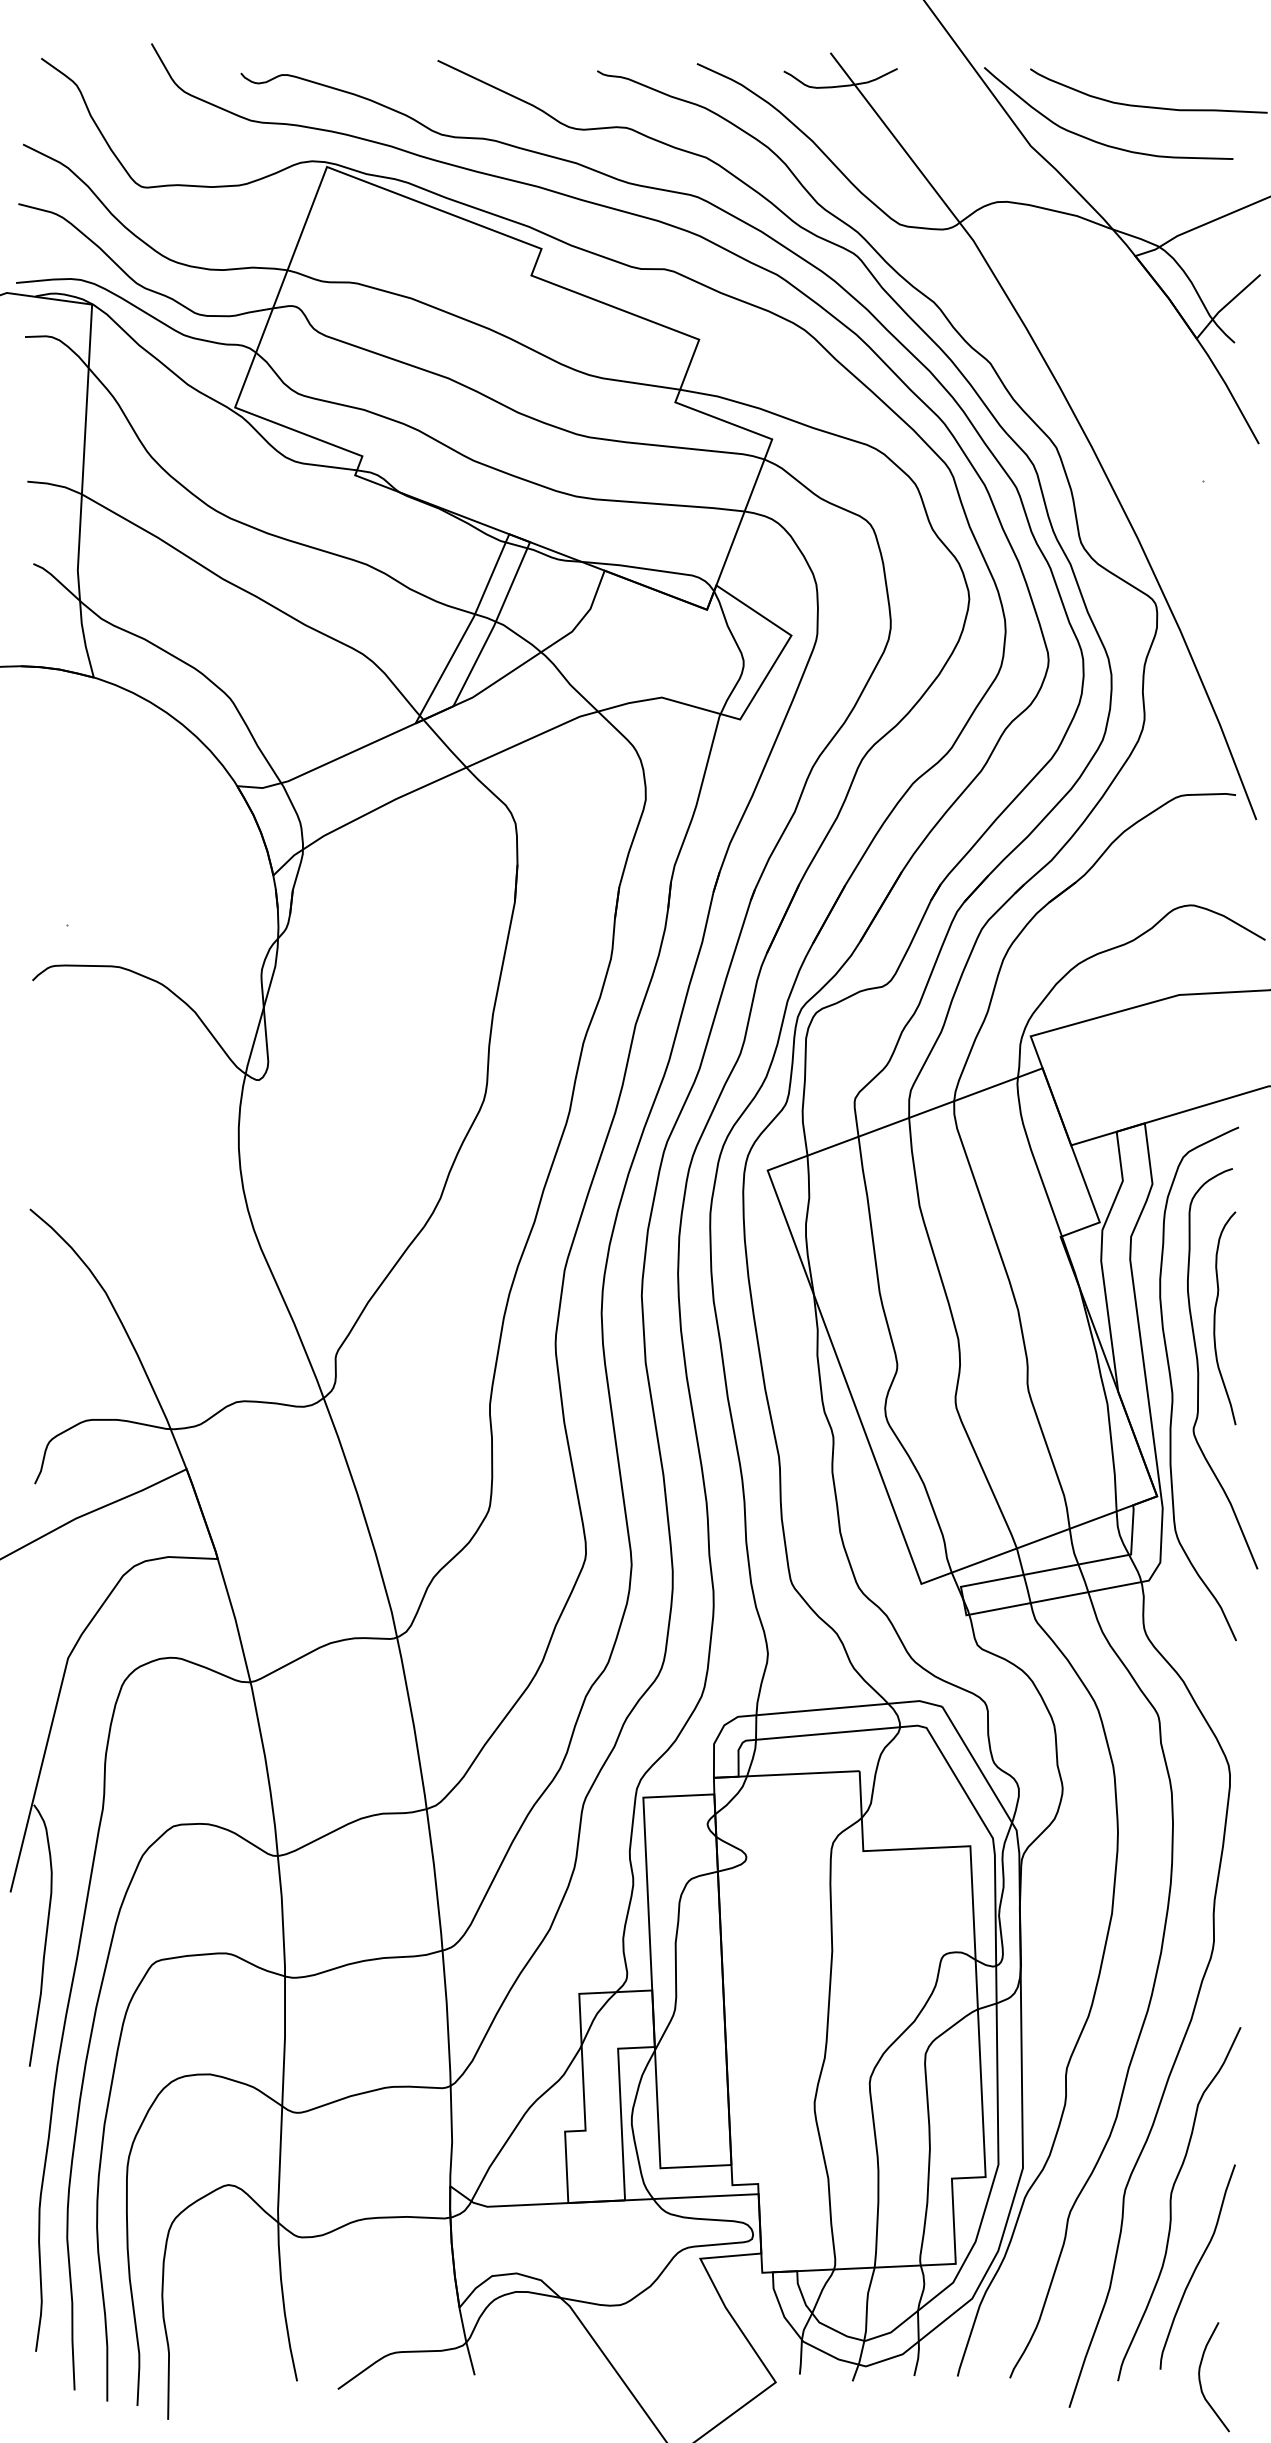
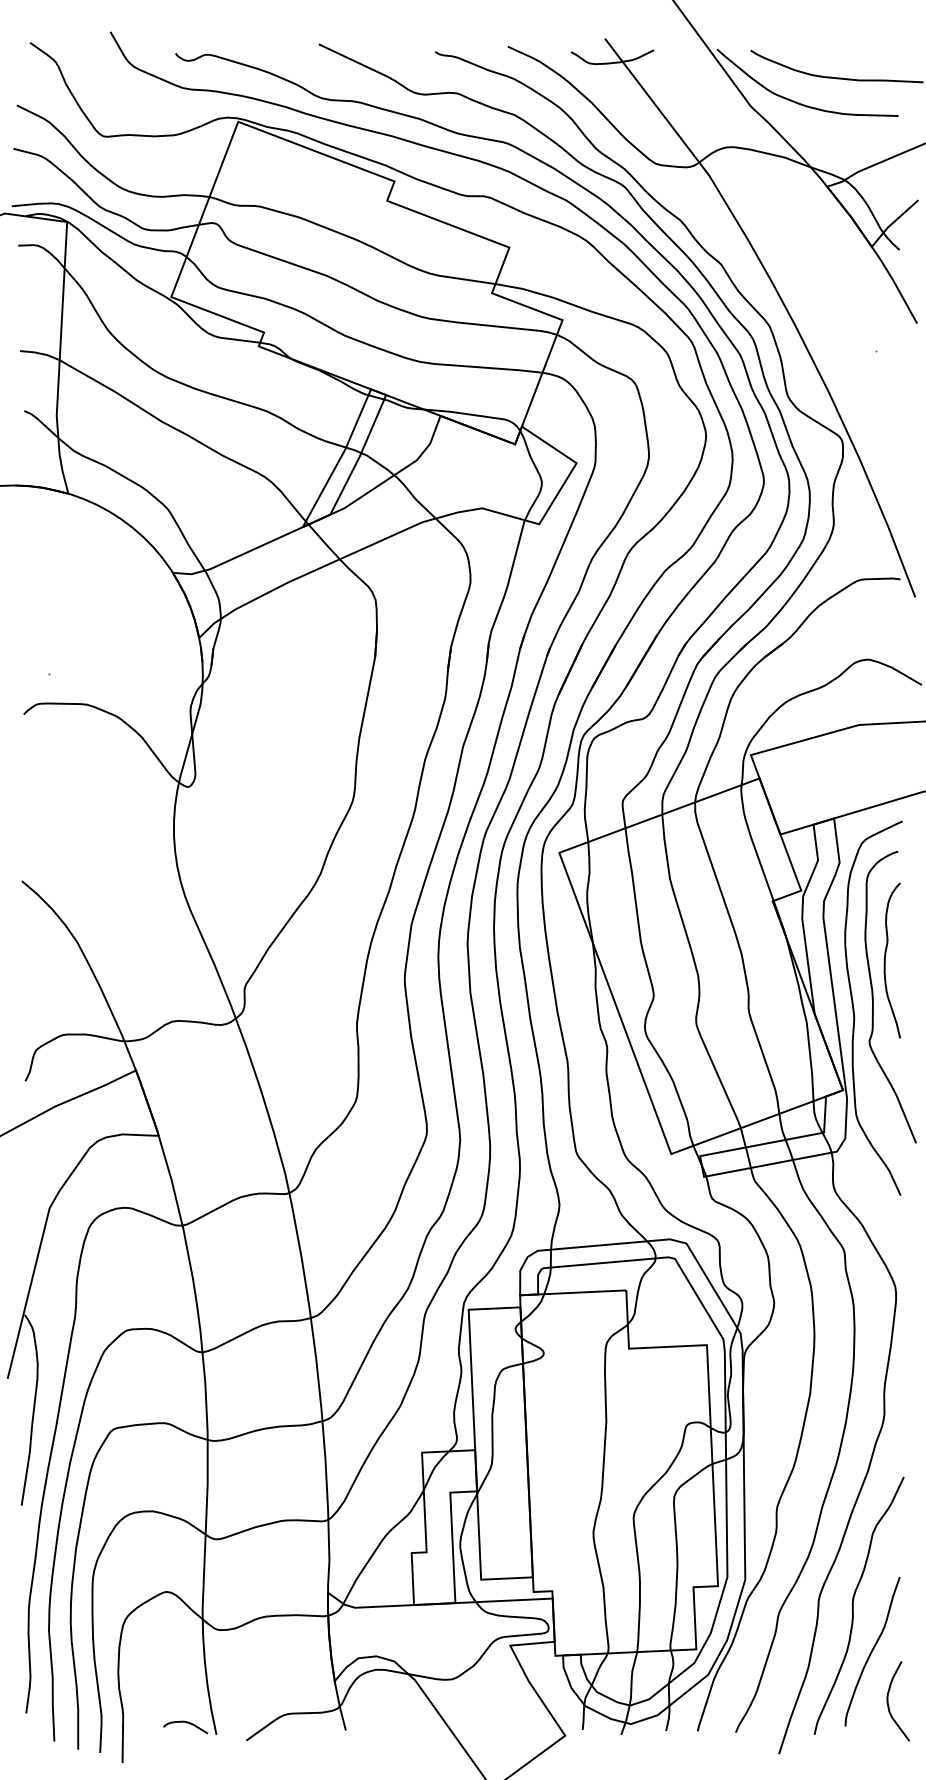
curve: (257, 2365) -> (187, 1723), added
curve: (1200, 2377) -> (888, 1701), moved

